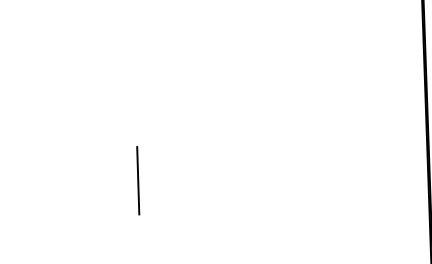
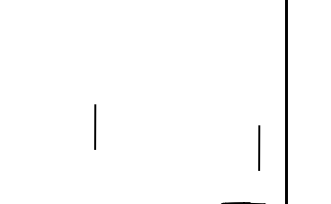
line: (389, 203) -> (259, 147), added

